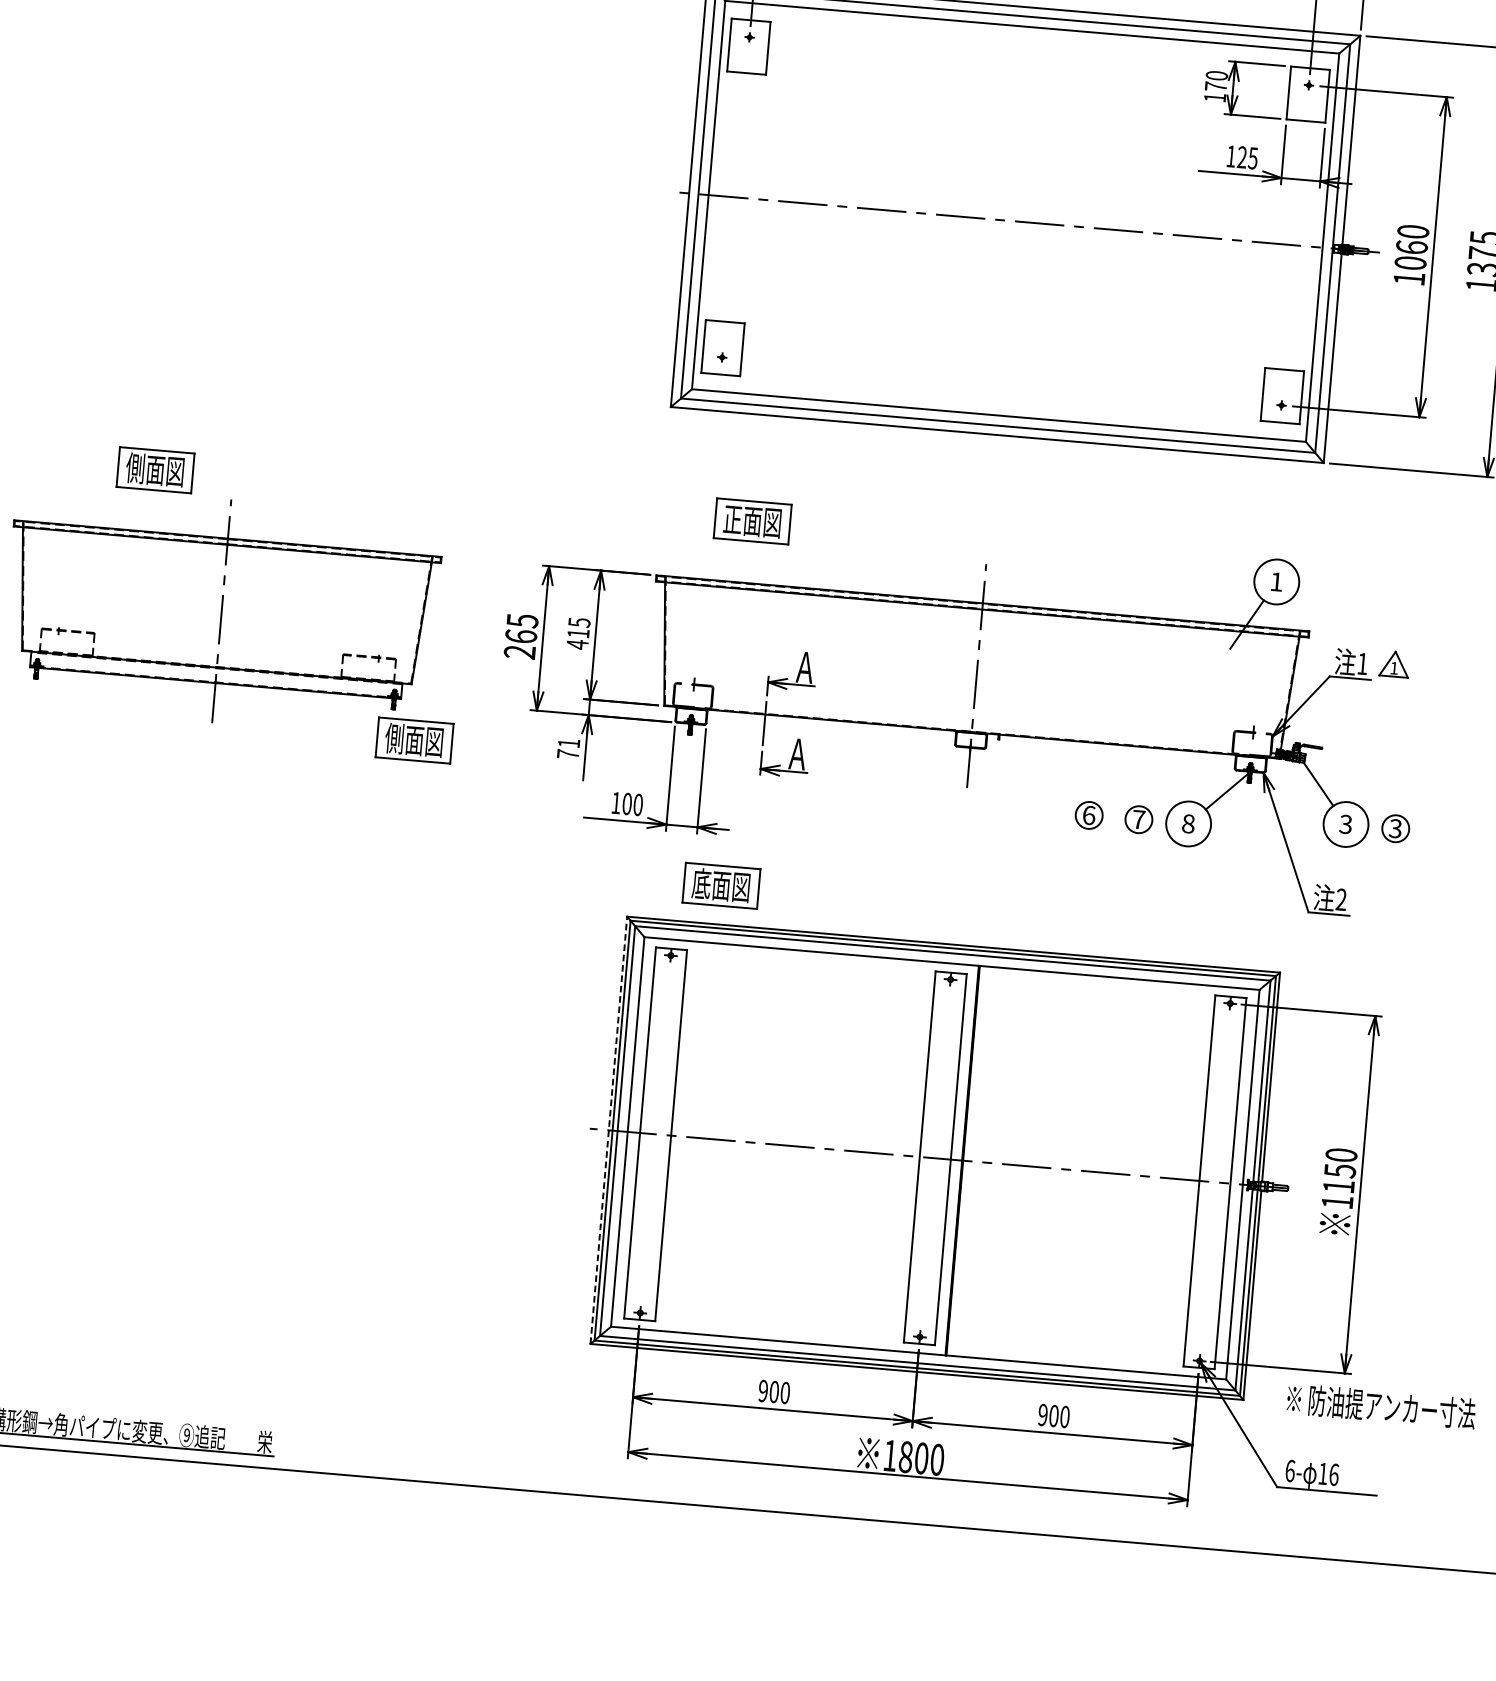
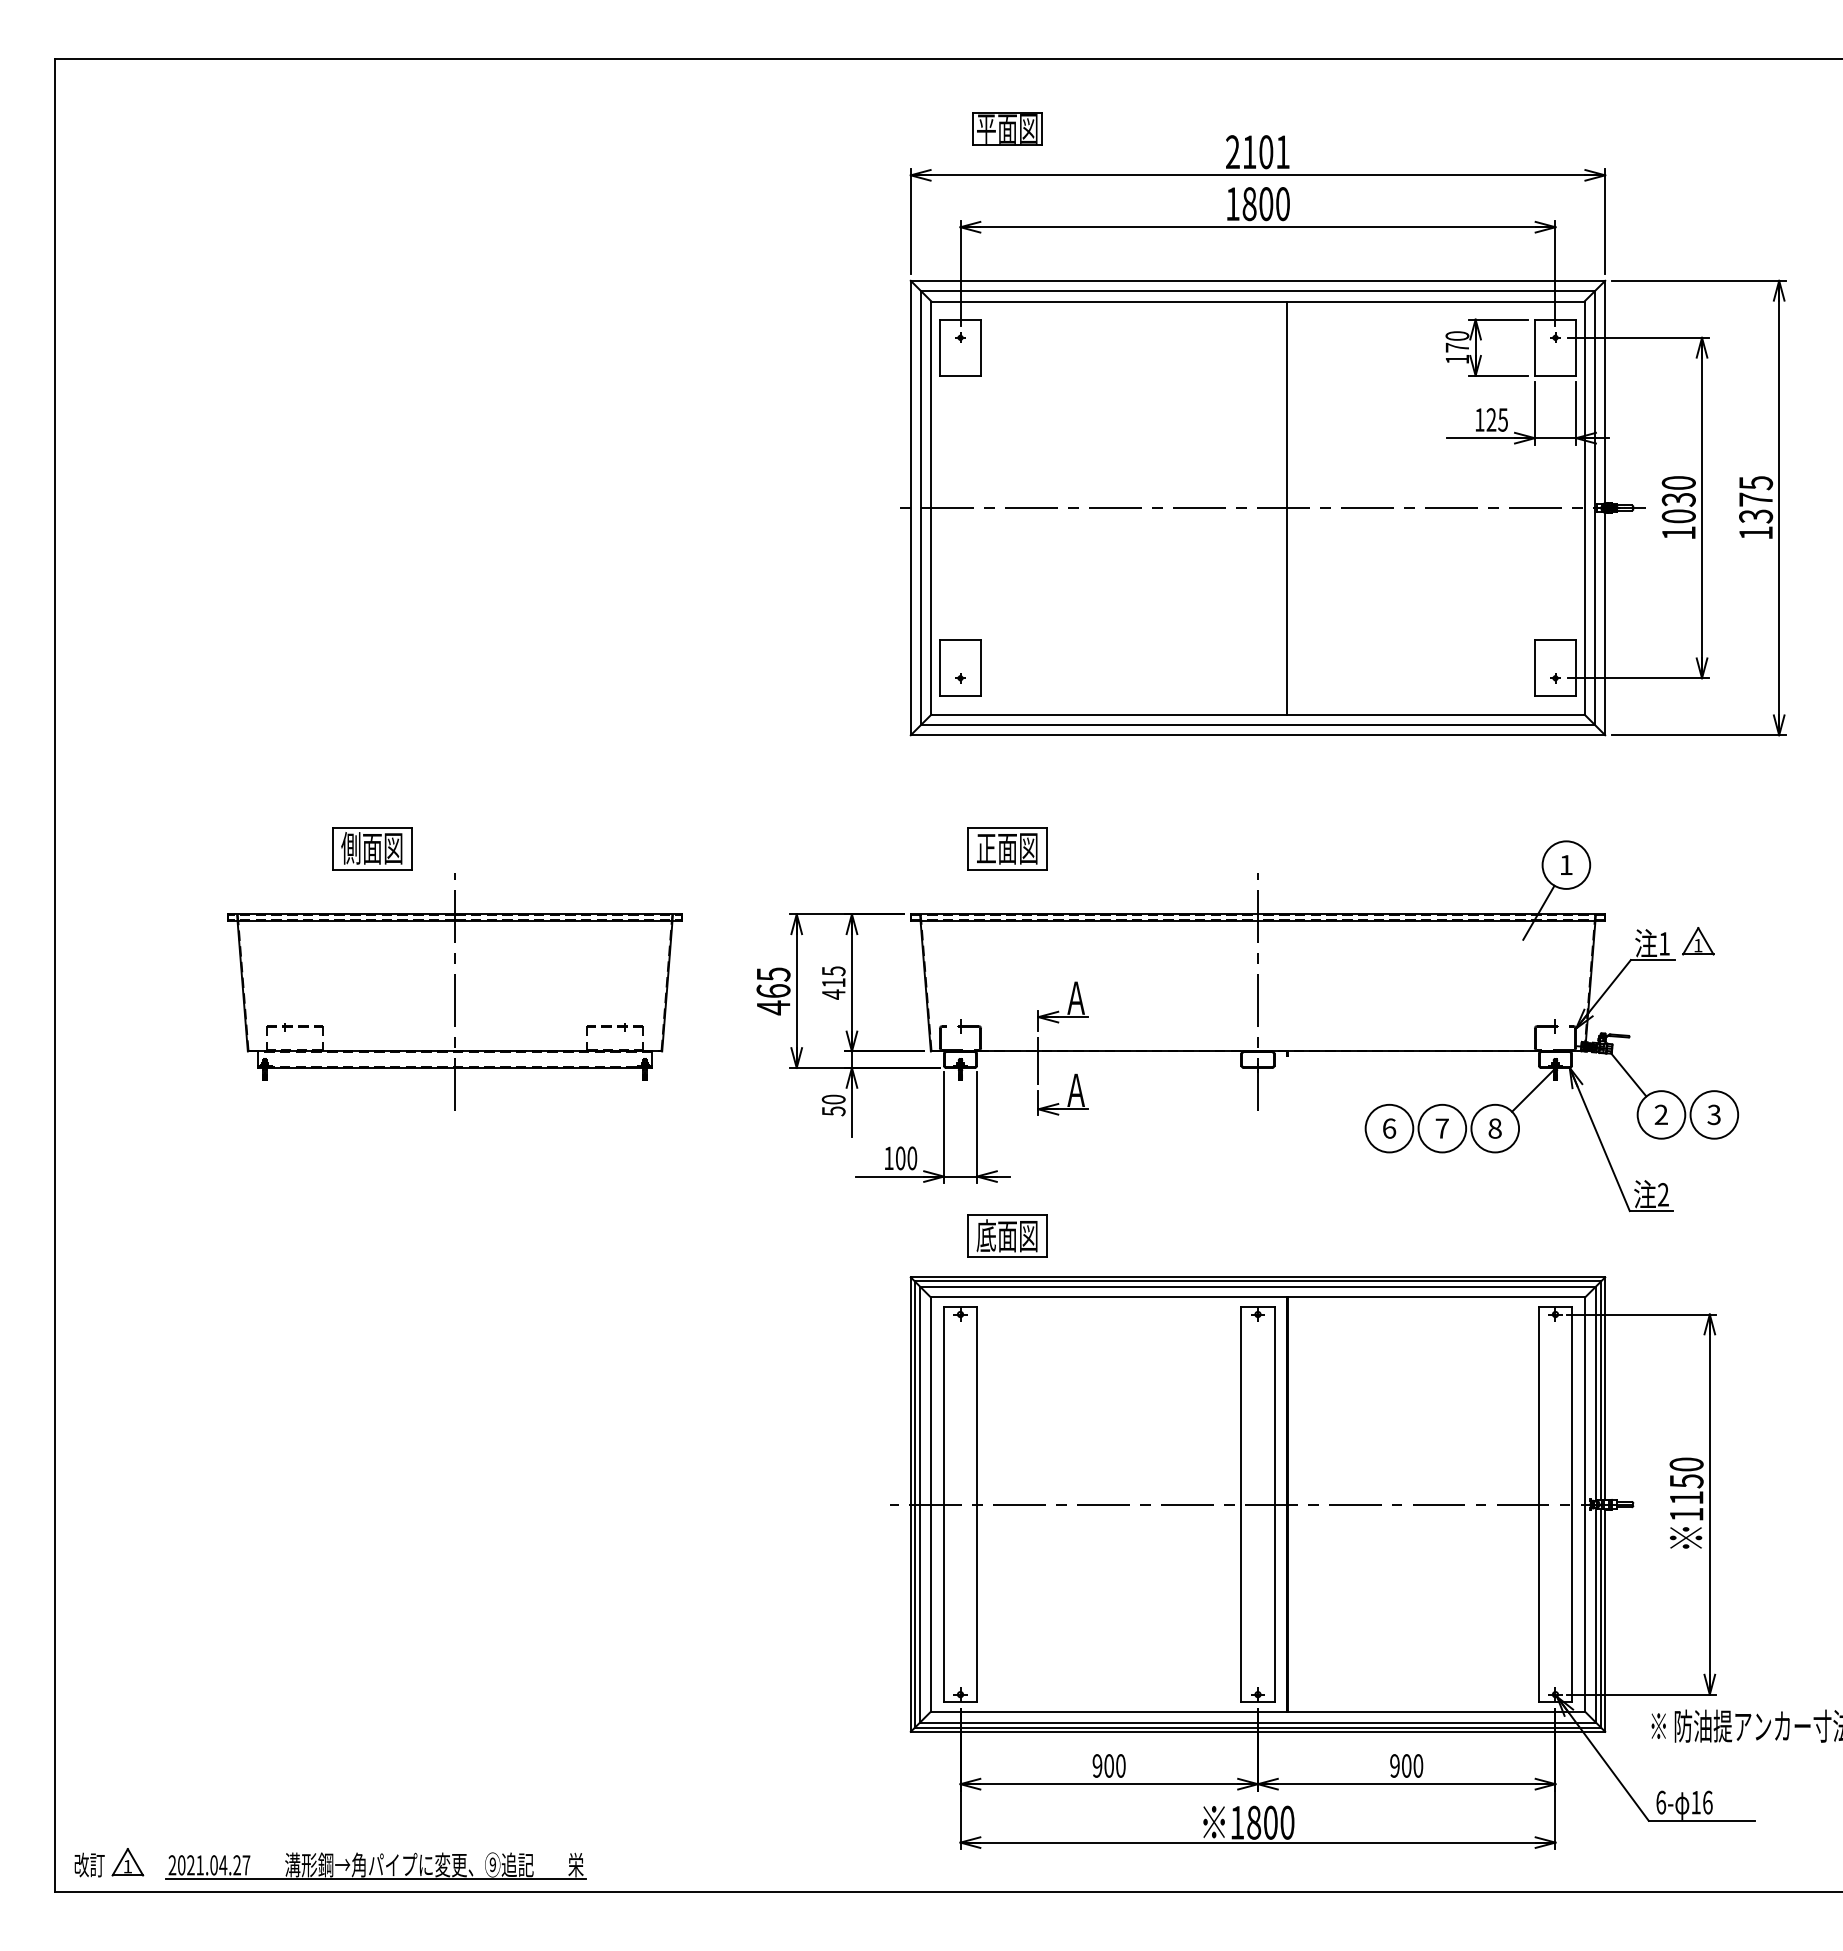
line: (1043, 223) -> (1287, 507), added
text: (1411, 247) -> (1678, 499), 1060 -> 1030
text: (519, 651) -> (773, 1007), 265 -> 465
part: (414, 740) -> (670, 1110), removed
text: (568, 748) -> (833, 1105), 71 -> 50
circle: (1089, 815) -> (1389, 1128), size x1.67
circle: (1139, 819) -> (1442, 1128), size x1.67
text: (1345, 824) -> (1660, 1115), 3 -> 2
circle: (1395, 828) -> (1714, 1114), size x1.67
line: (608, 1130) -> (910, 1504), dashed -> solid

